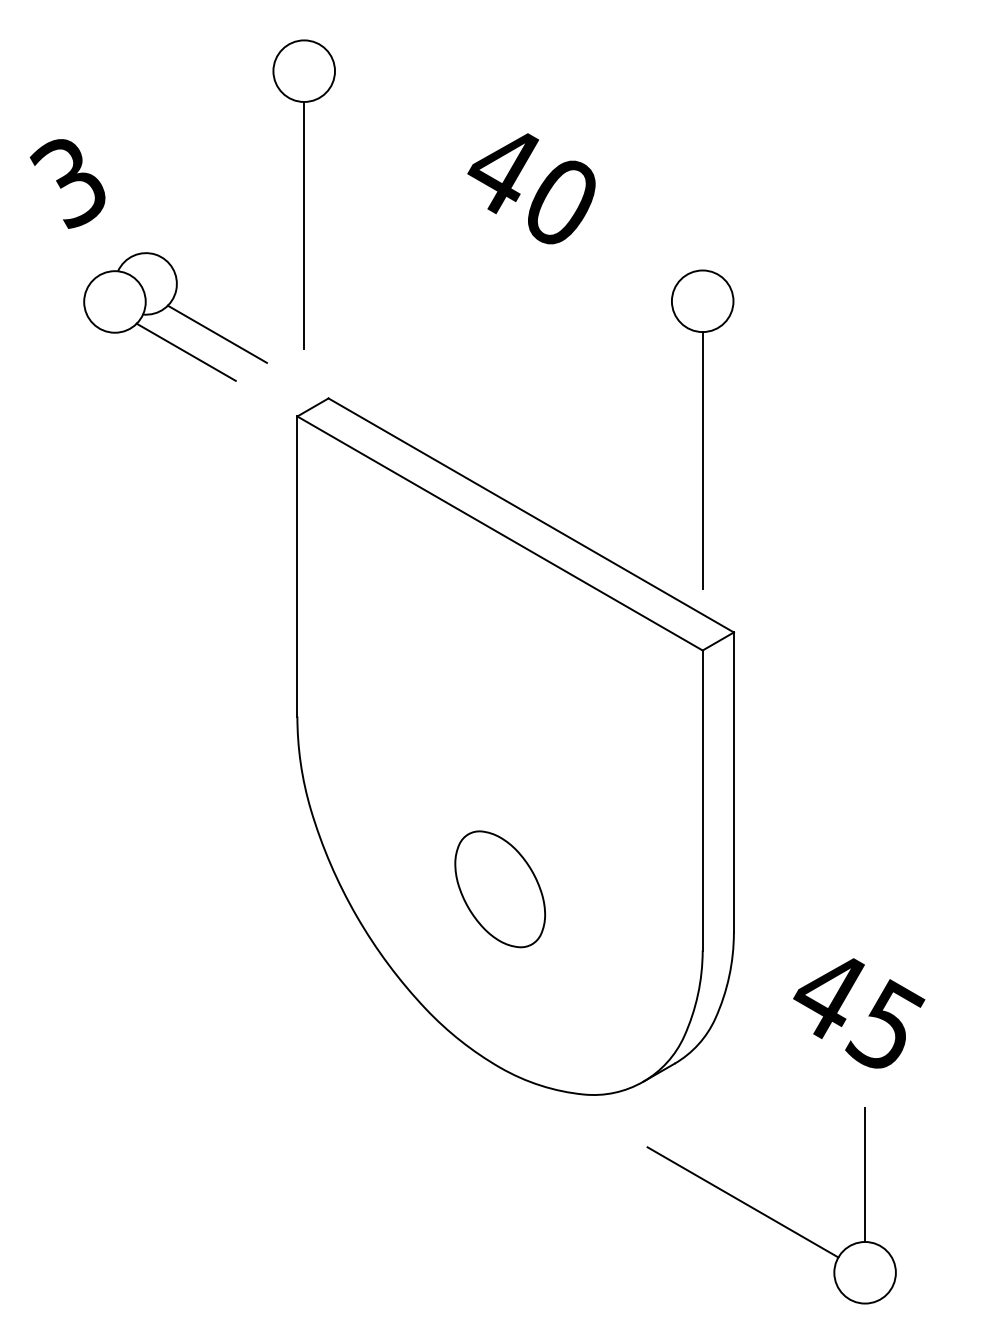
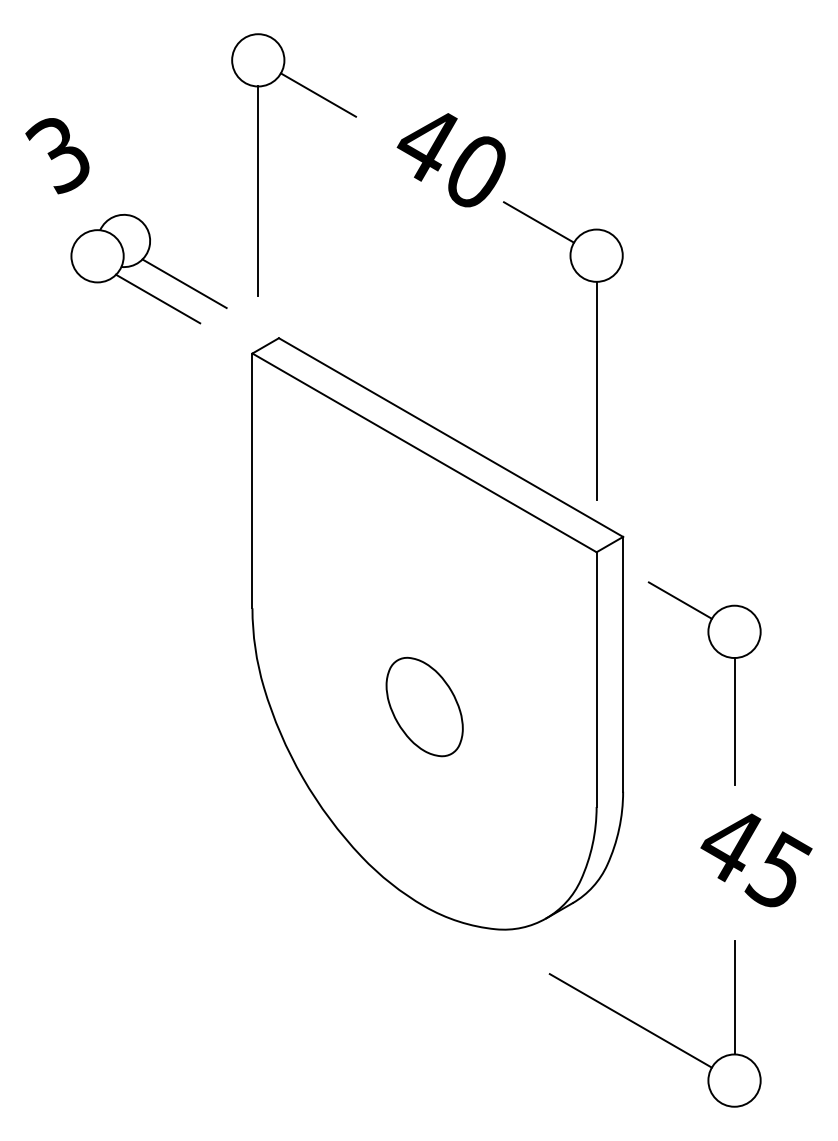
line: (373, 111) -> (317, 94), added
line: (634, 262) -> (538, 222), added
part: (865, 805) -> (734, 683), added
part: (499, 888) -> (424, 706), moved
text: (859, 1013) -> (756, 860), moved

